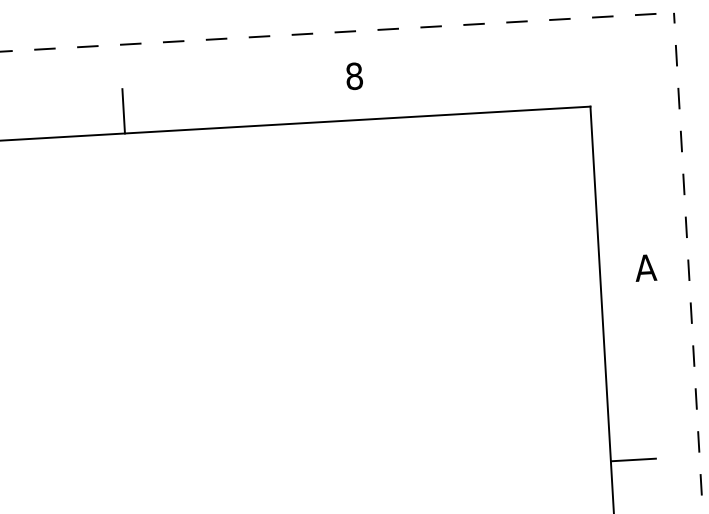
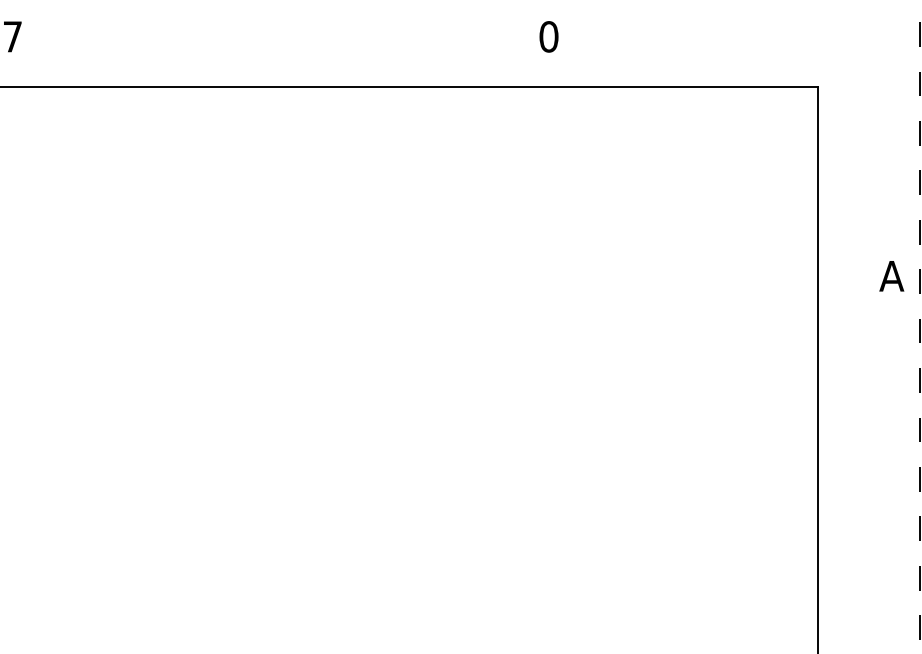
text: (354, 76) -> (548, 36), 8 -> 0
line: (123, 111) -> (281, 61), removed
text: (645, 268) -> (891, 276), moved
line: (633, 459) -> (843, 495), removed

